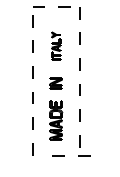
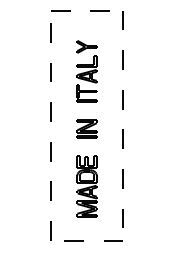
part: (55, 45) -> (86, 70), size x1.43
line: (64, 155) -> (82, 240), moved

